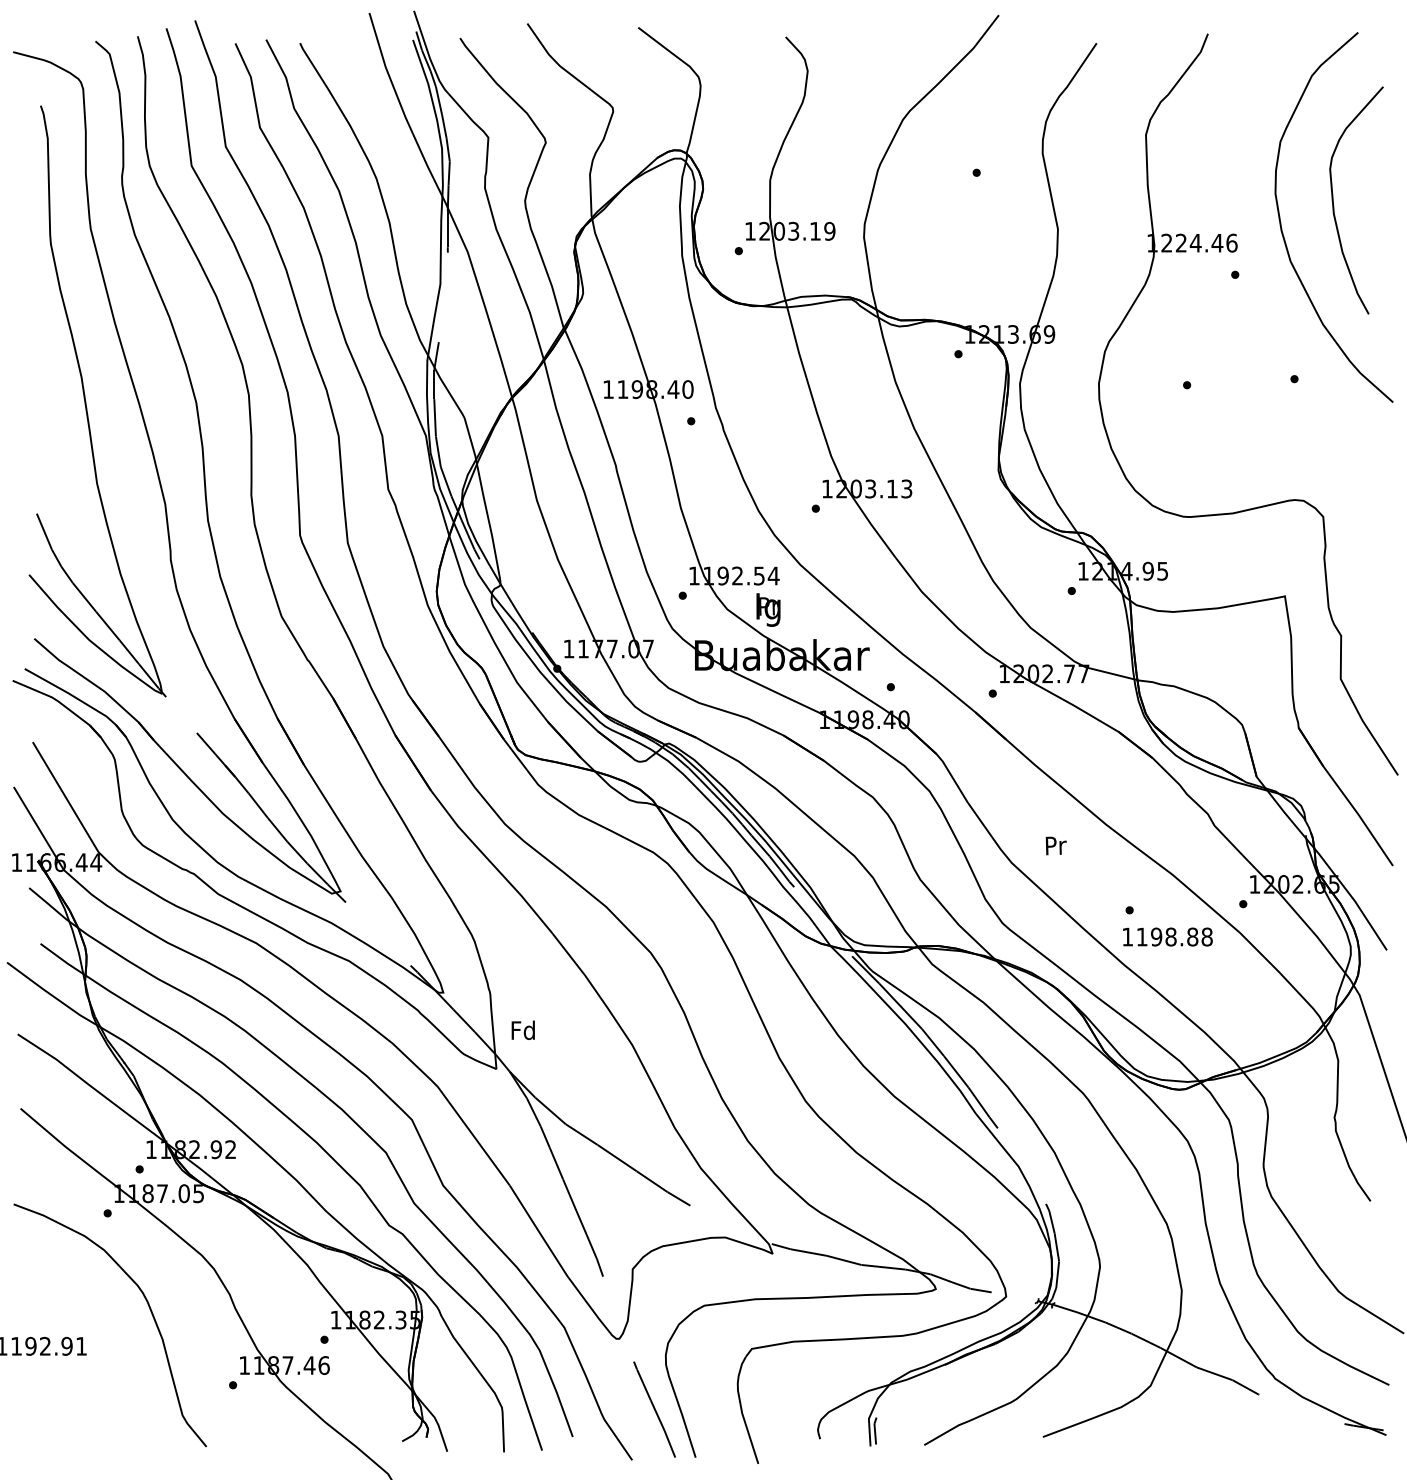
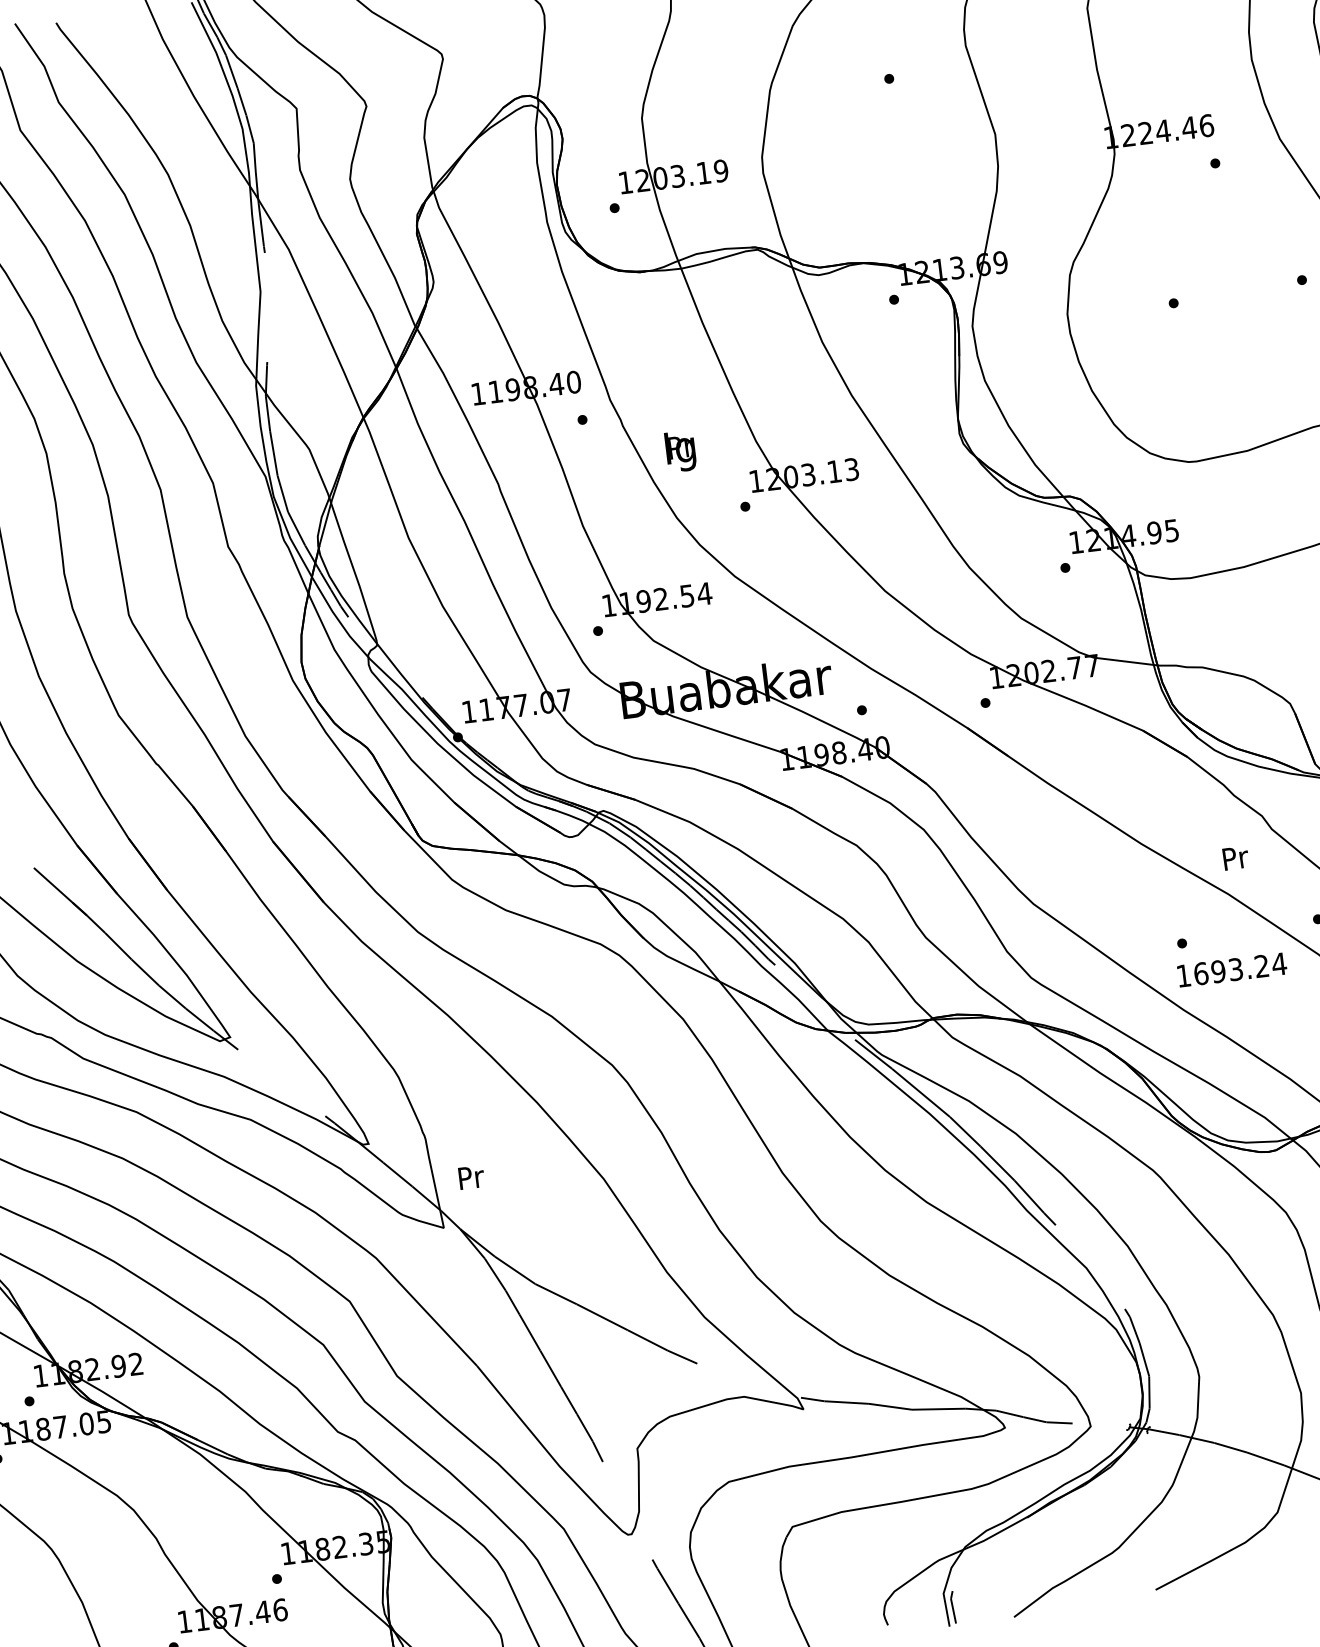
text: (768, 609) -> (680, 450), moved
text: (1055, 845) -> (1234, 857), moved
text: (1174, 936) -> (1239, 968), 1198.88 -> 1693.24
text: (522, 1029) -> (469, 1176), Fd -> Pr

